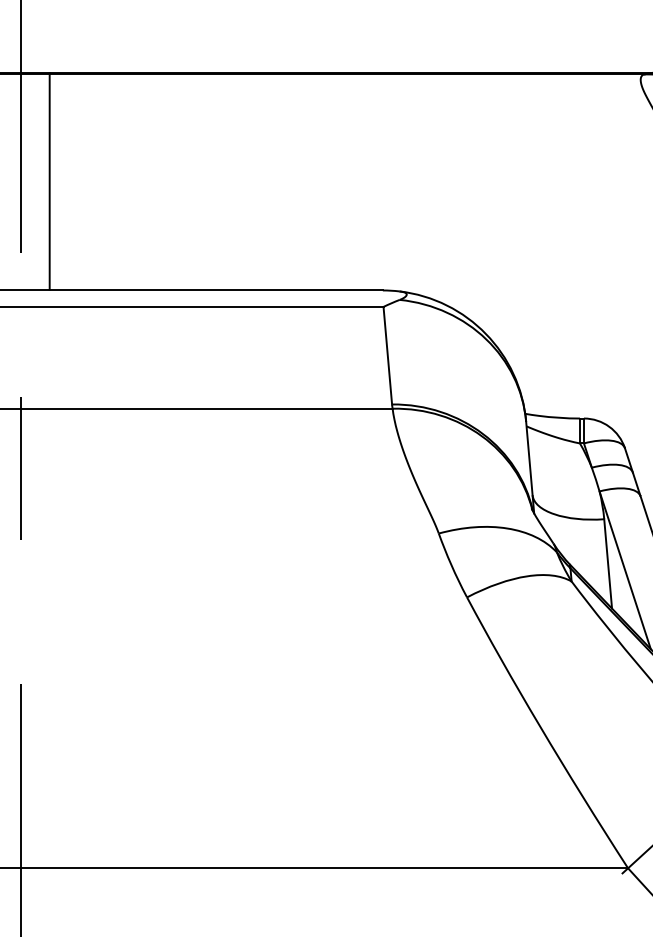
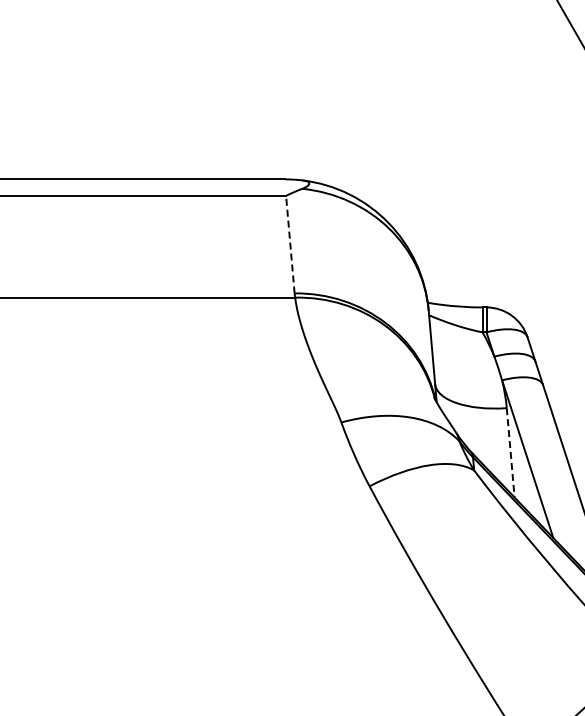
line: (387, 355) -> (290, 244), solid -> dashed
line: (608, 563) -> (511, 452), solid -> dashed

